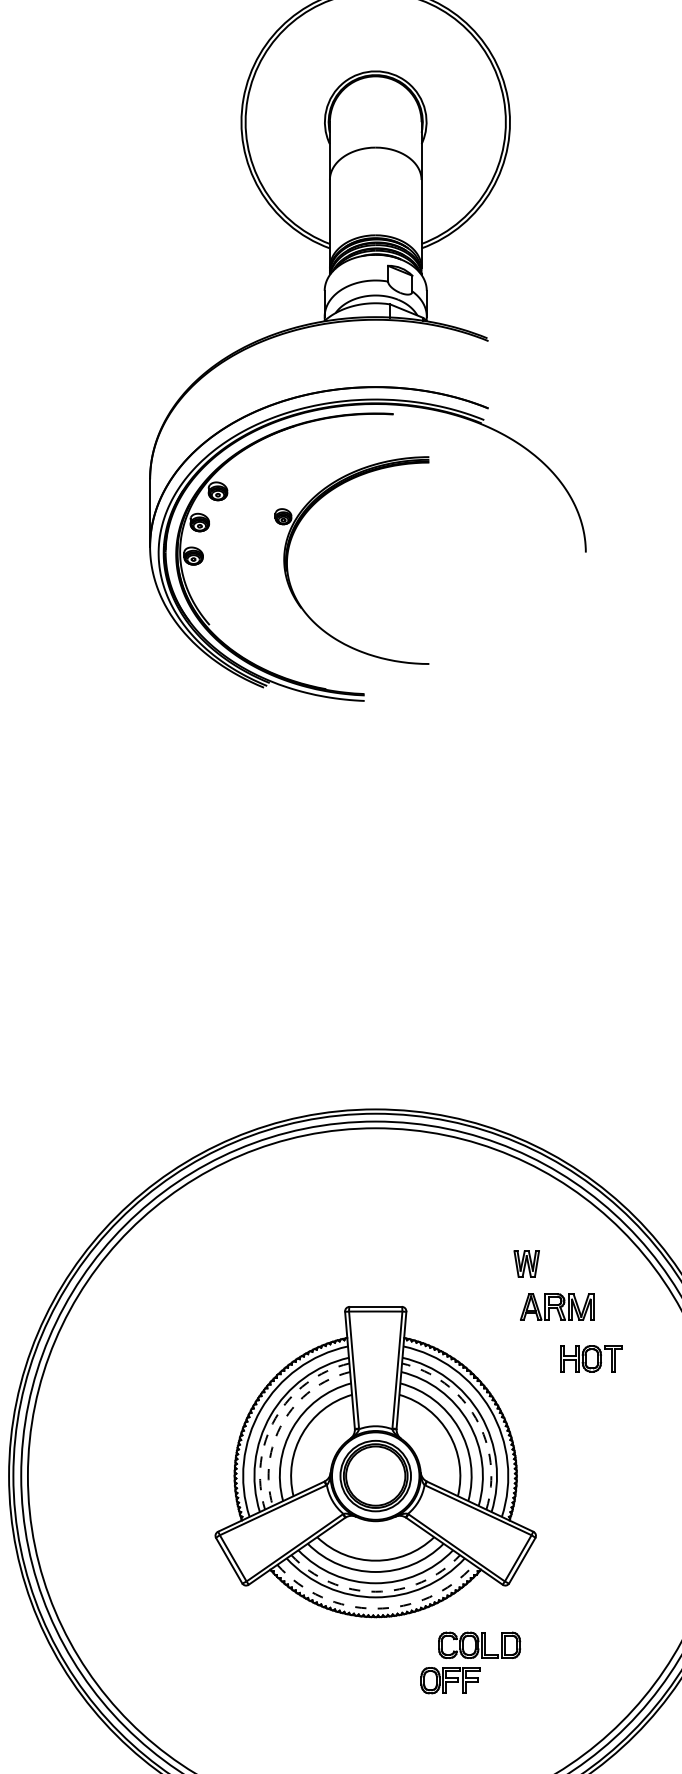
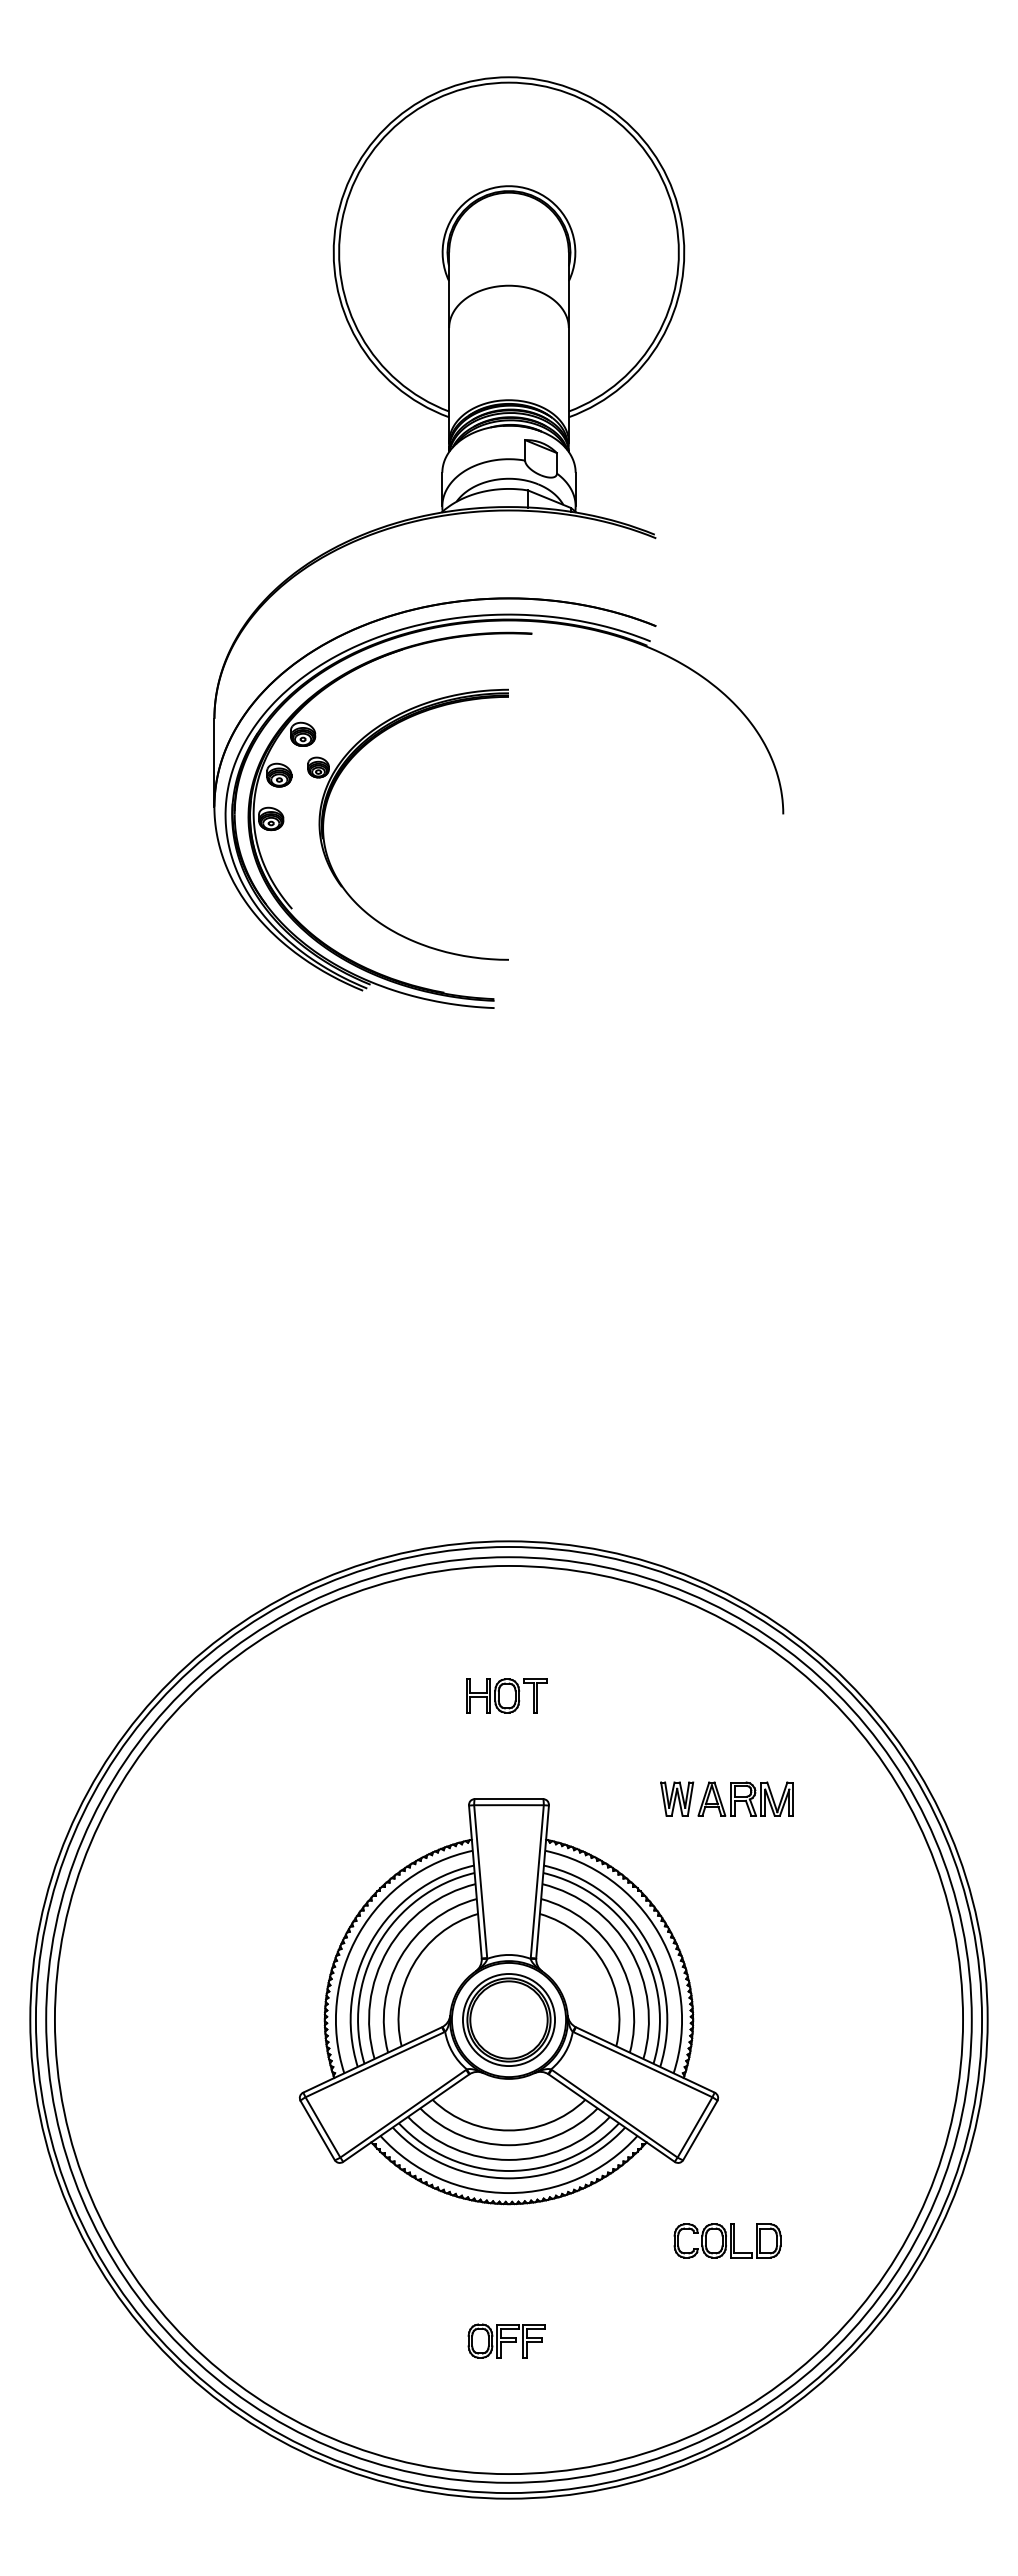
part: (293, 535) -> (331, 792), moved
part: (527, 1263) -> (677, 1798), moved
part: (591, 1358) -> (506, 1695), moved
arc: (275, 1418) -> (378, 1944), dashed -> solid
arc: (475, 1418) -> (639, 1944), dashed -> solid
arc: (282, 1422) -> (387, 1950), dashed -> solid
arc: (376, 1592) -> (509, 2171), dashed -> solid
arc: (376, 1608) -> (509, 2193), dashed -> solid
part: (479, 1644) -> (727, 2240), moved
part: (450, 1680) -> (506, 2340), moved

